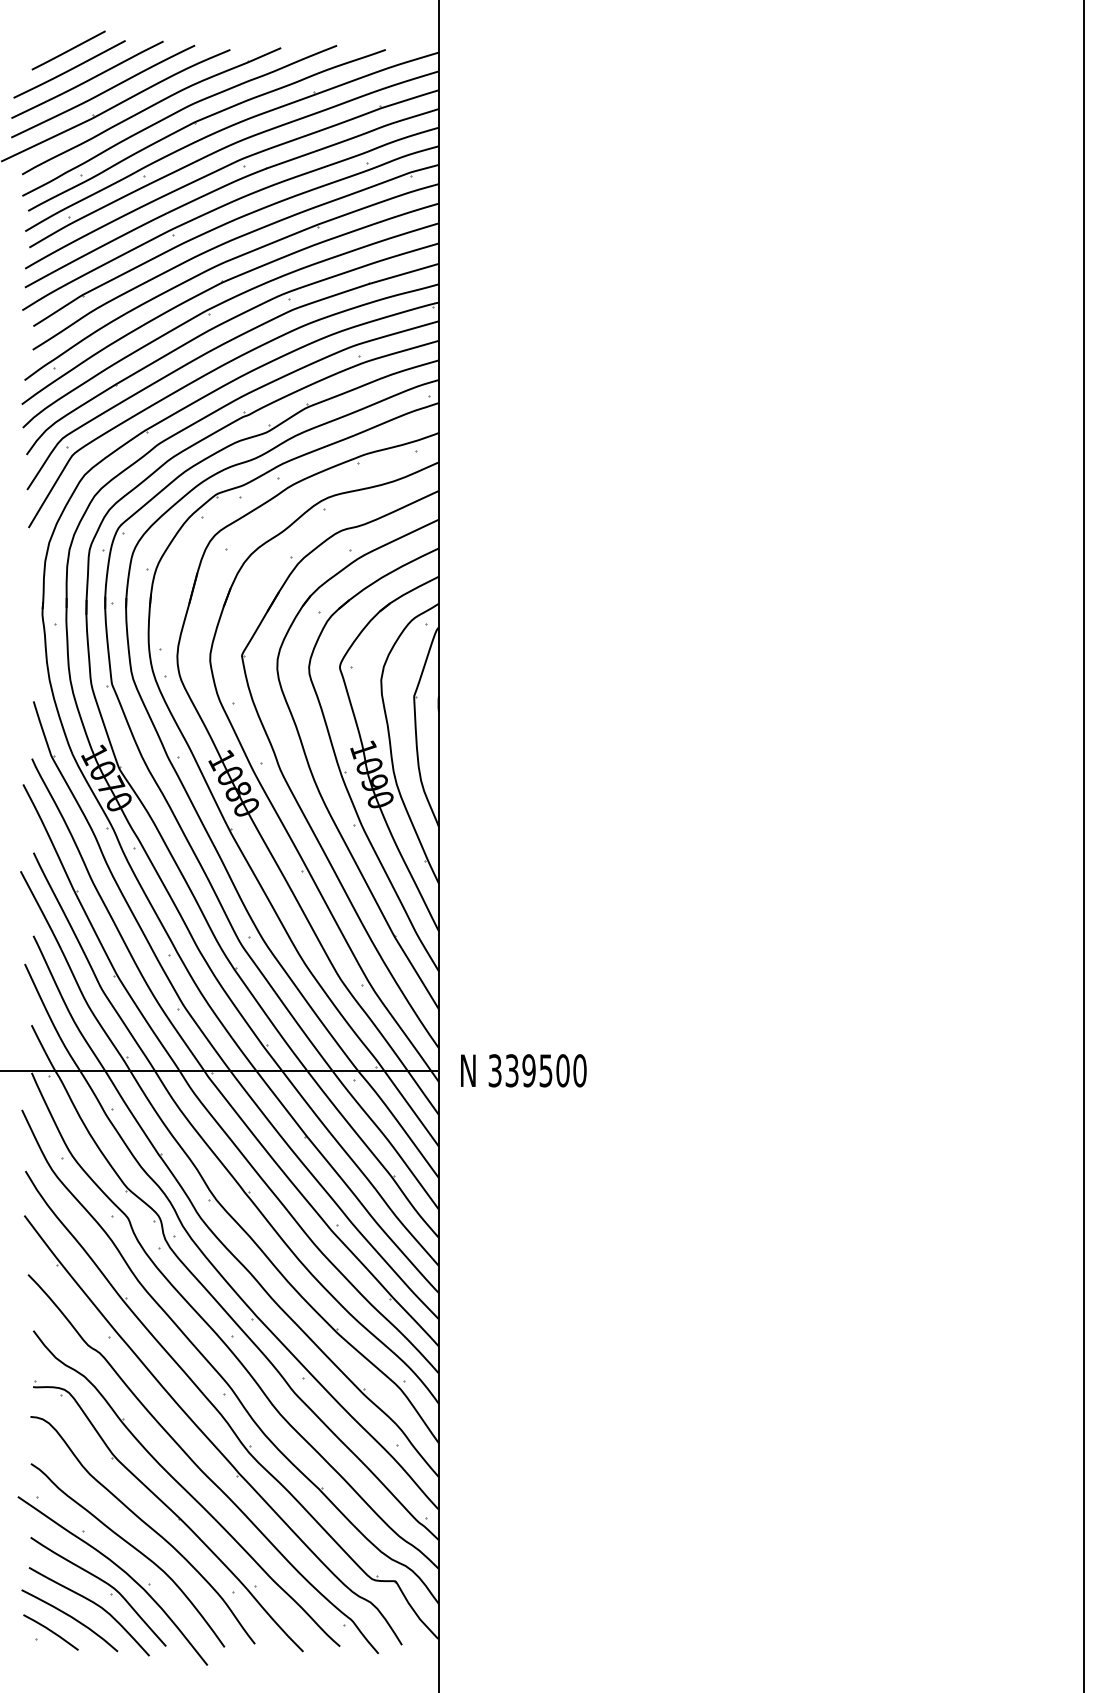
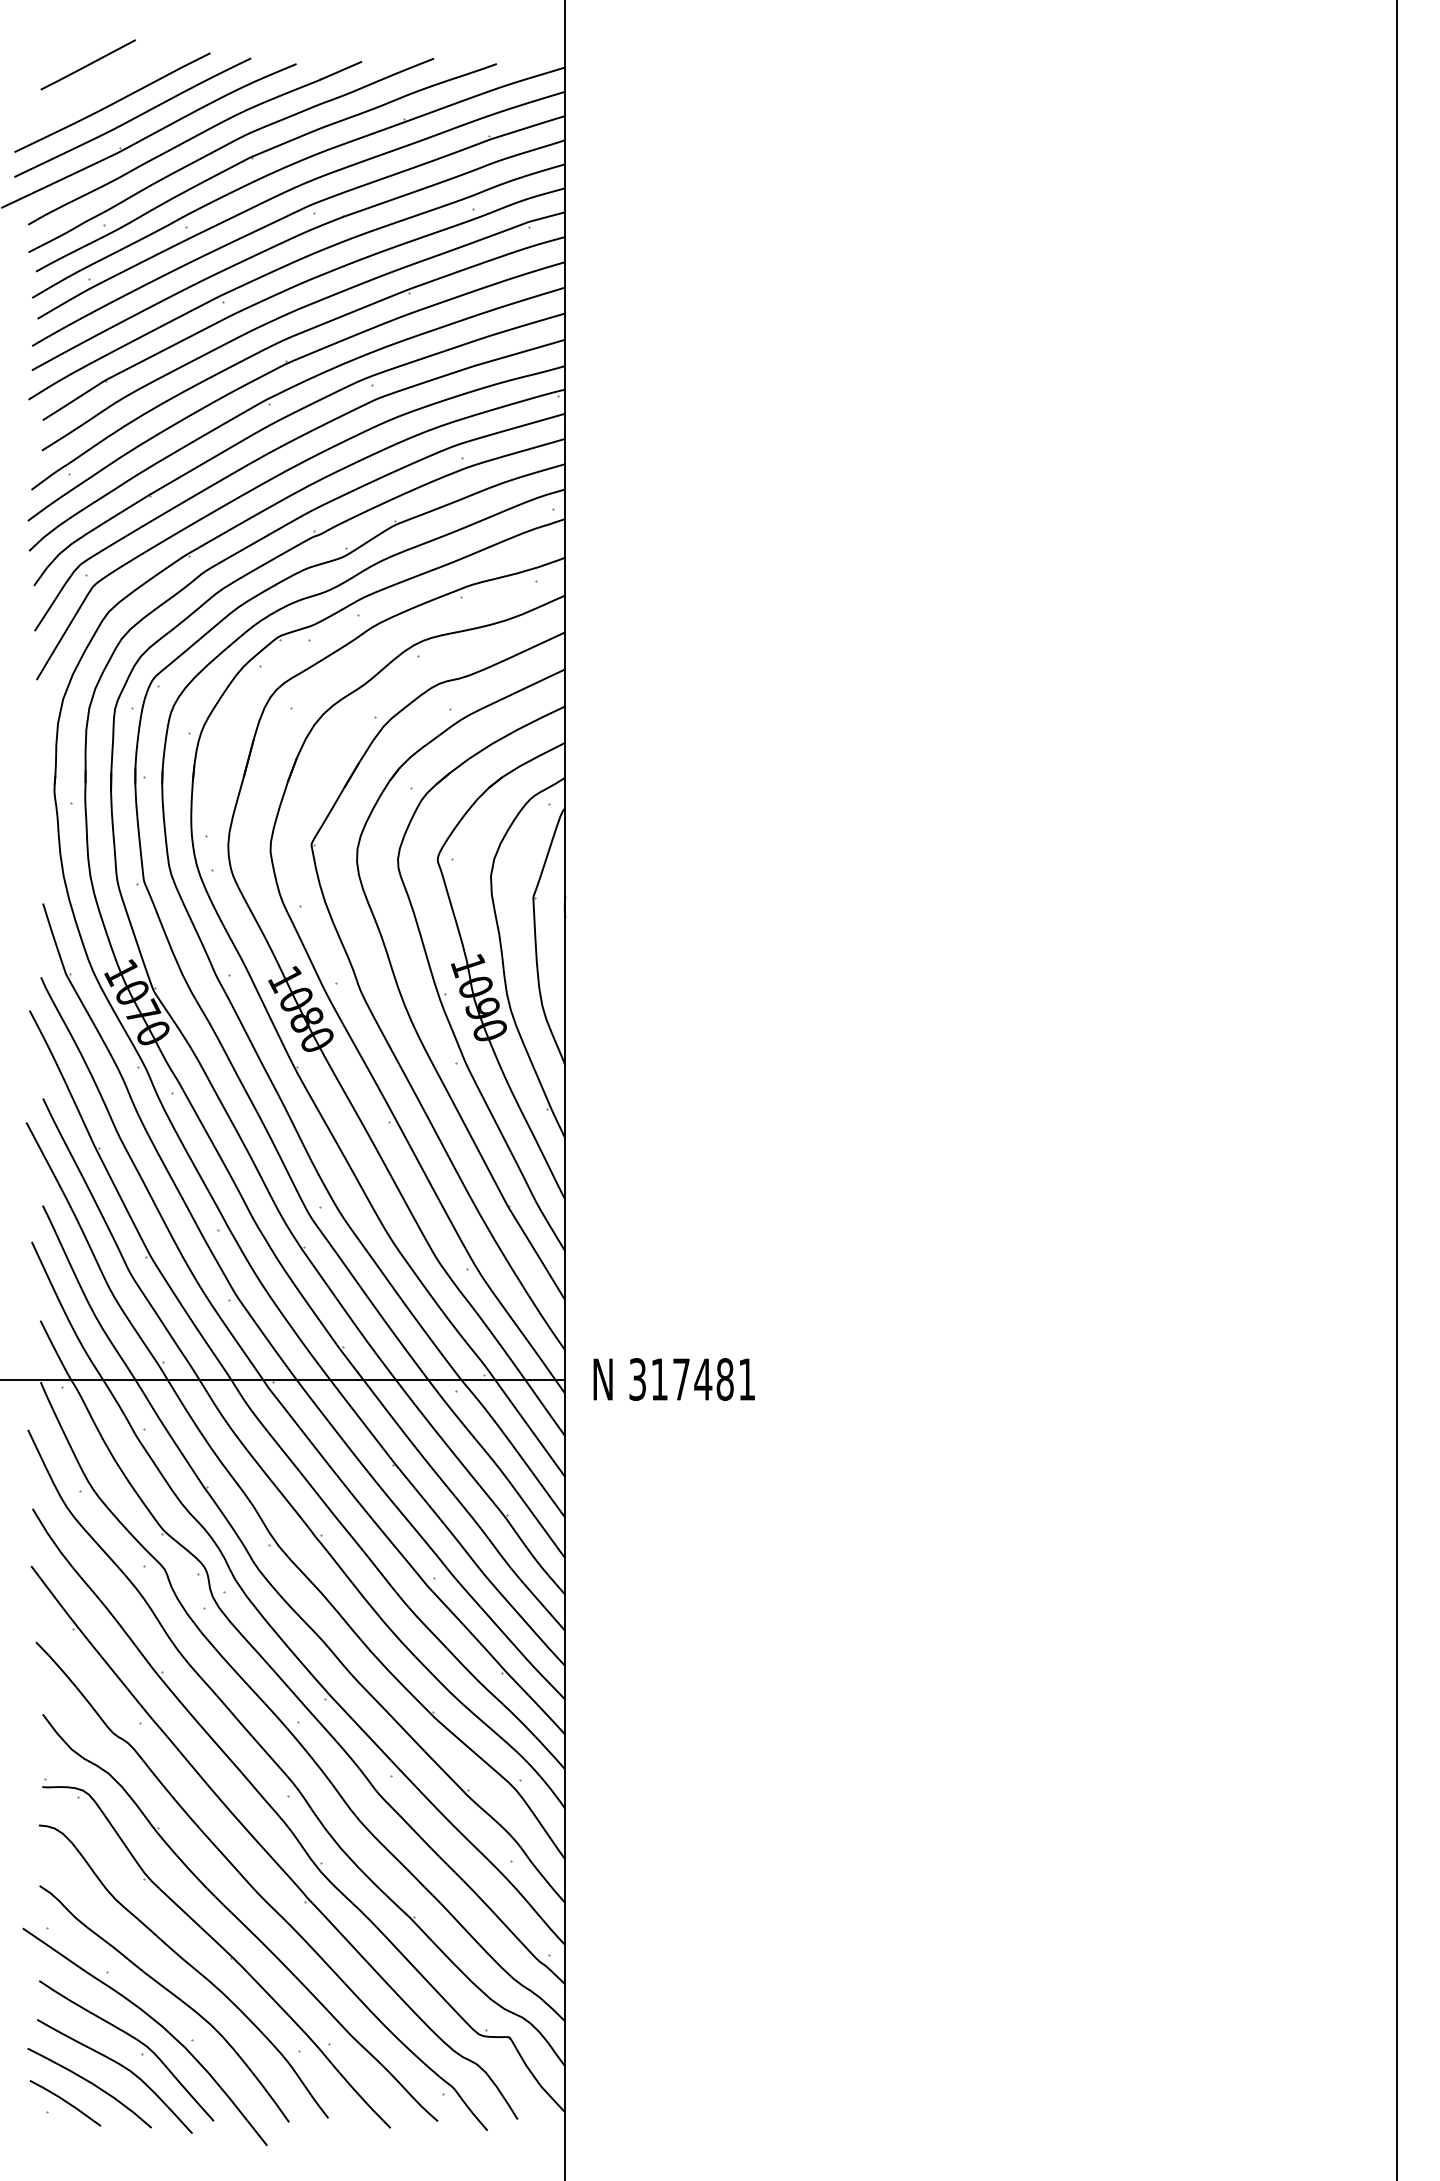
curve: (70, 68) -> (90, 88), removed
text: (546, 1070) -> (703, 1379), 339500 -> 317481

